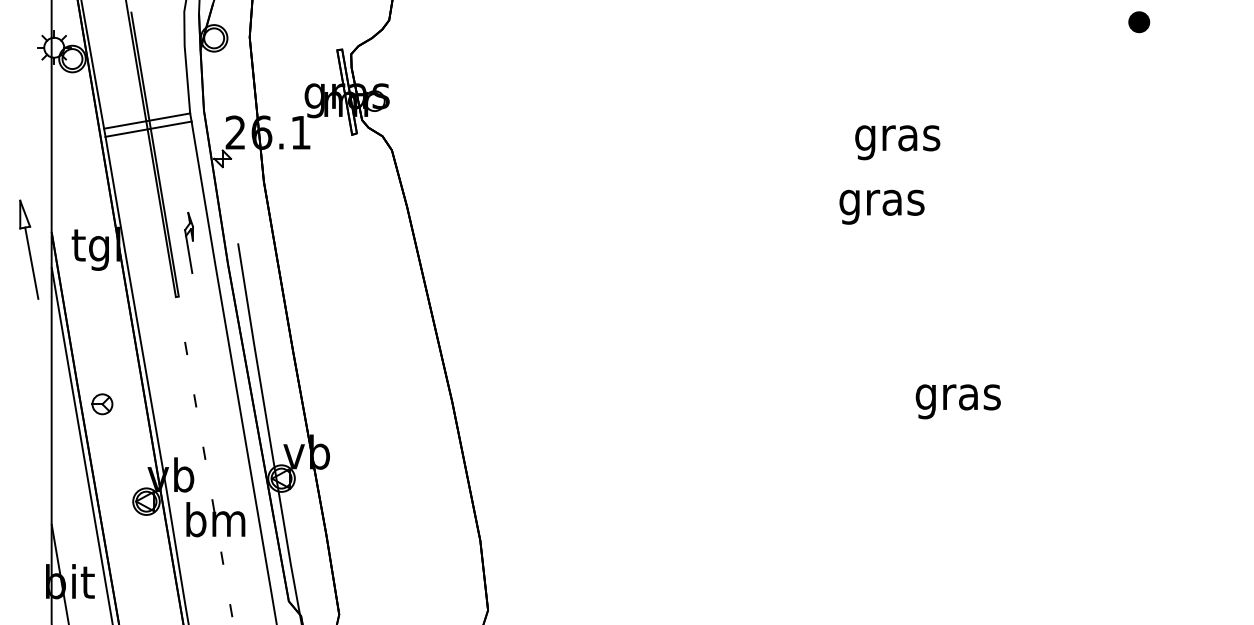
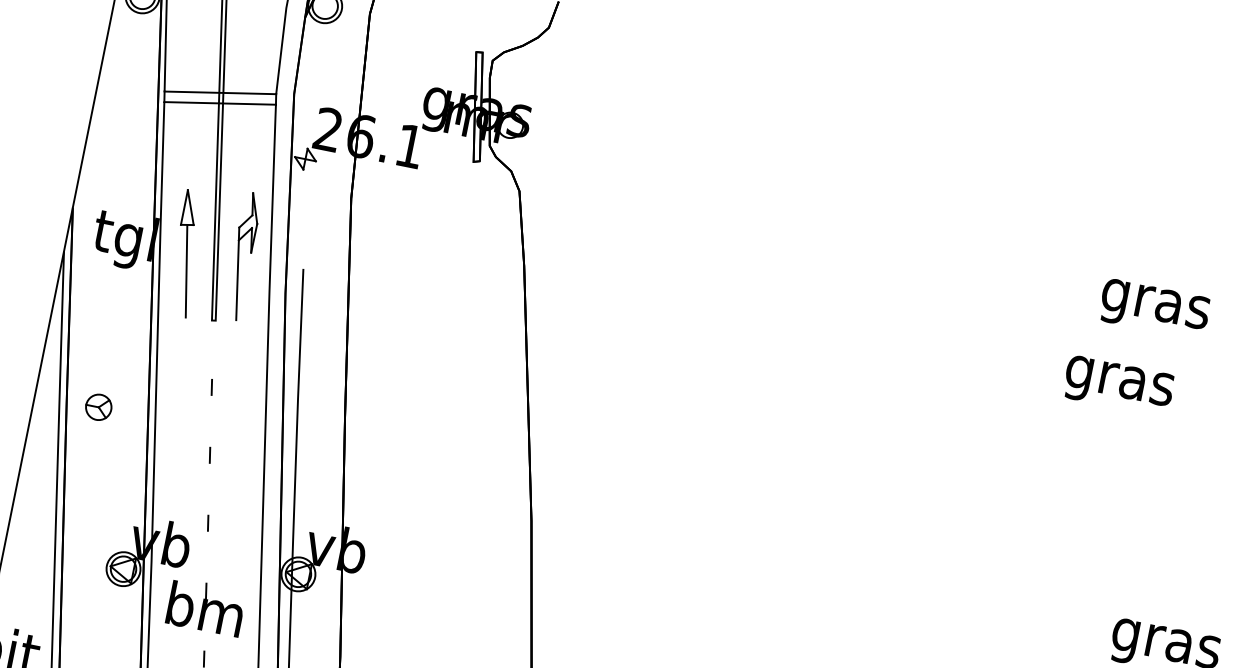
part: (188, 242) -> (241, 255), size x1.67
part: (29, 249) -> (187, 253), moved
part: (102, 404) -> (98, 407), moved

